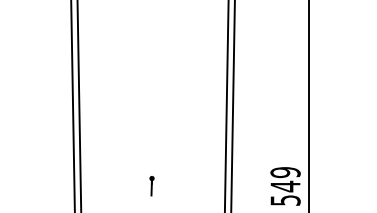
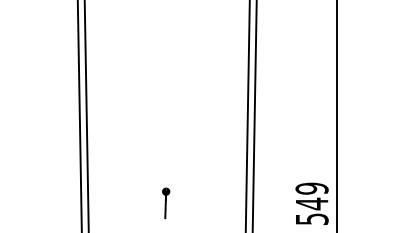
part: (151, 185) -> (165, 202), size x1.43

